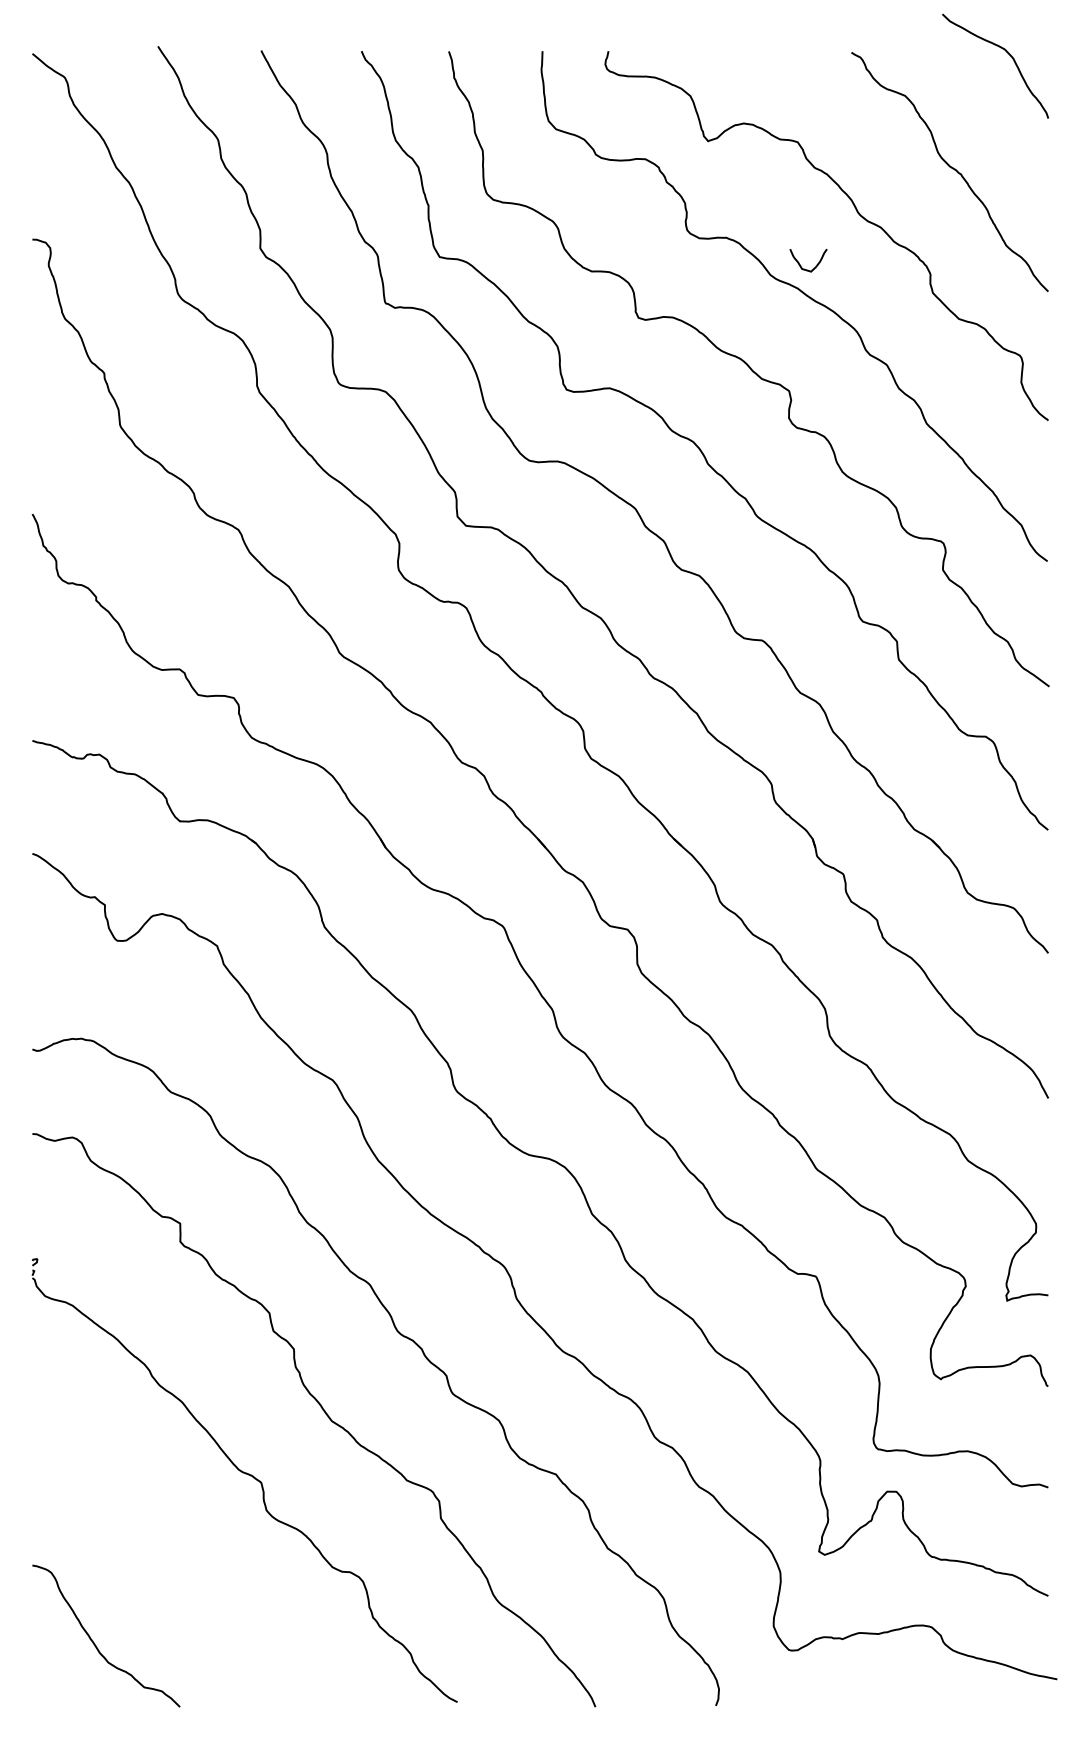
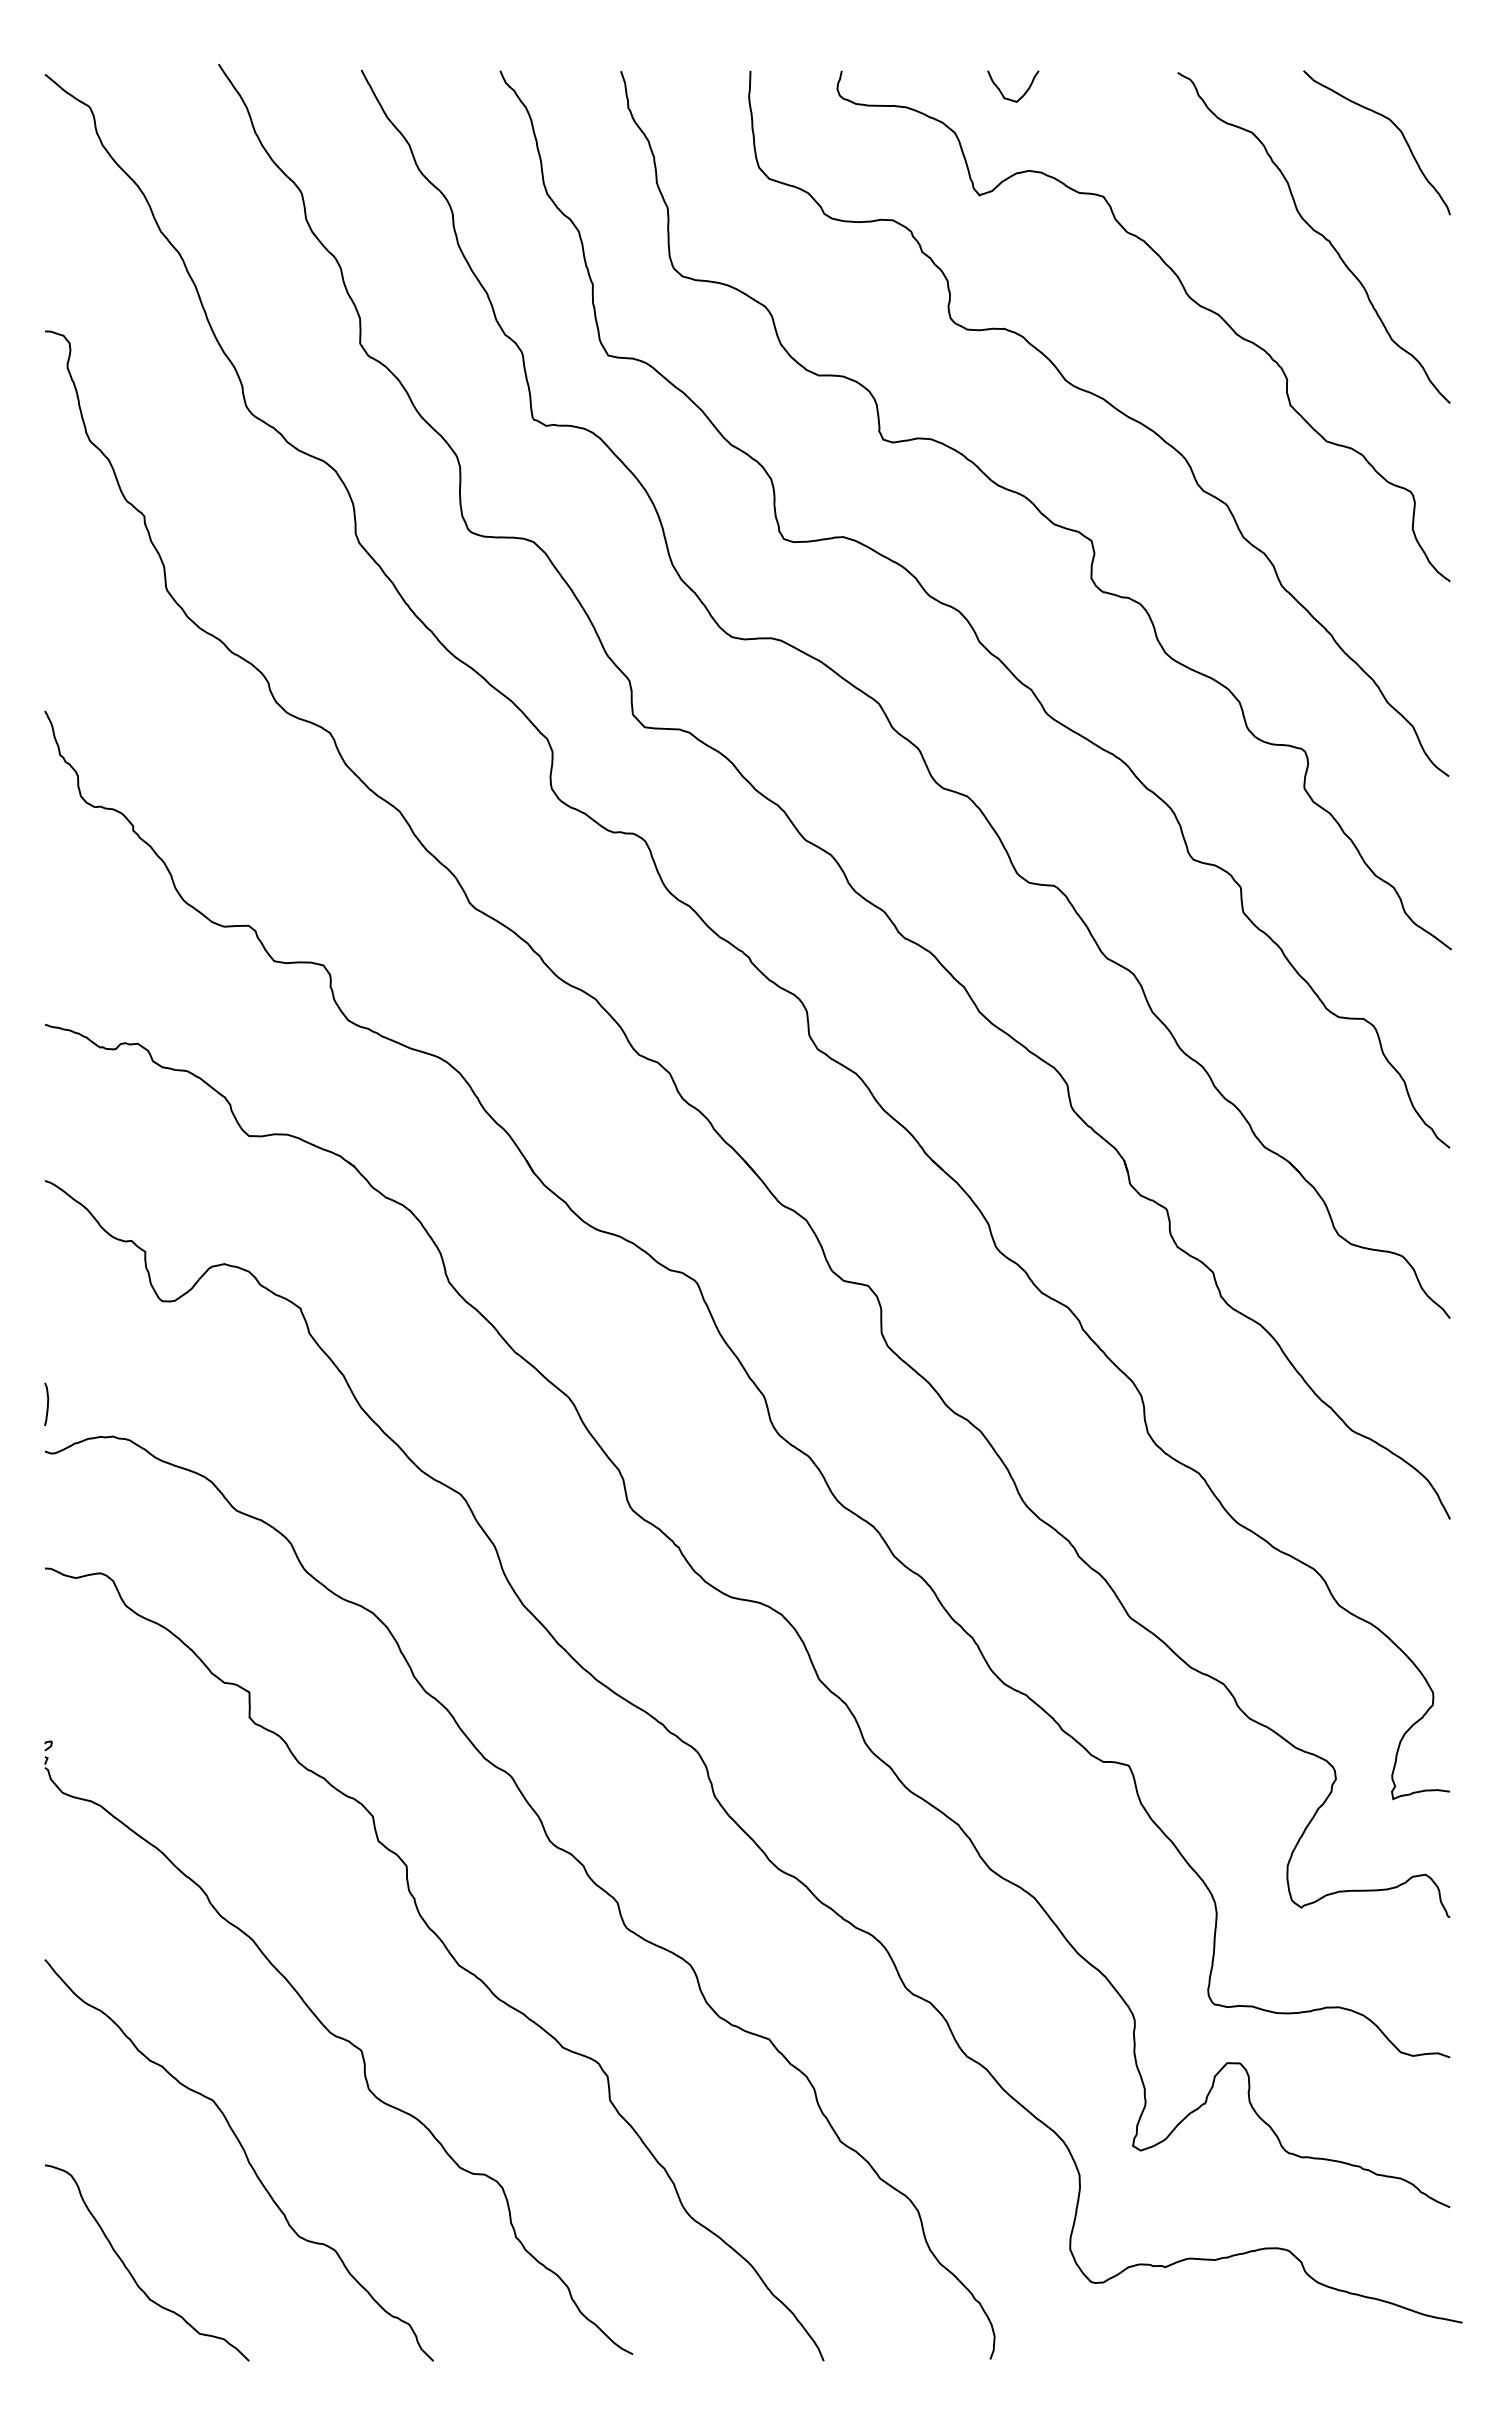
curve: (1007, 53) -> (1393, 125), moved
curve: (801, 265) -> (1003, 93), moved
curve: (33, 1014) -> (46, 1403), added
curve: (177, 1560) -> (245, 2158), added

